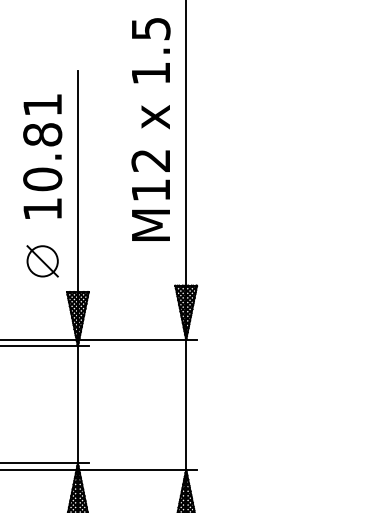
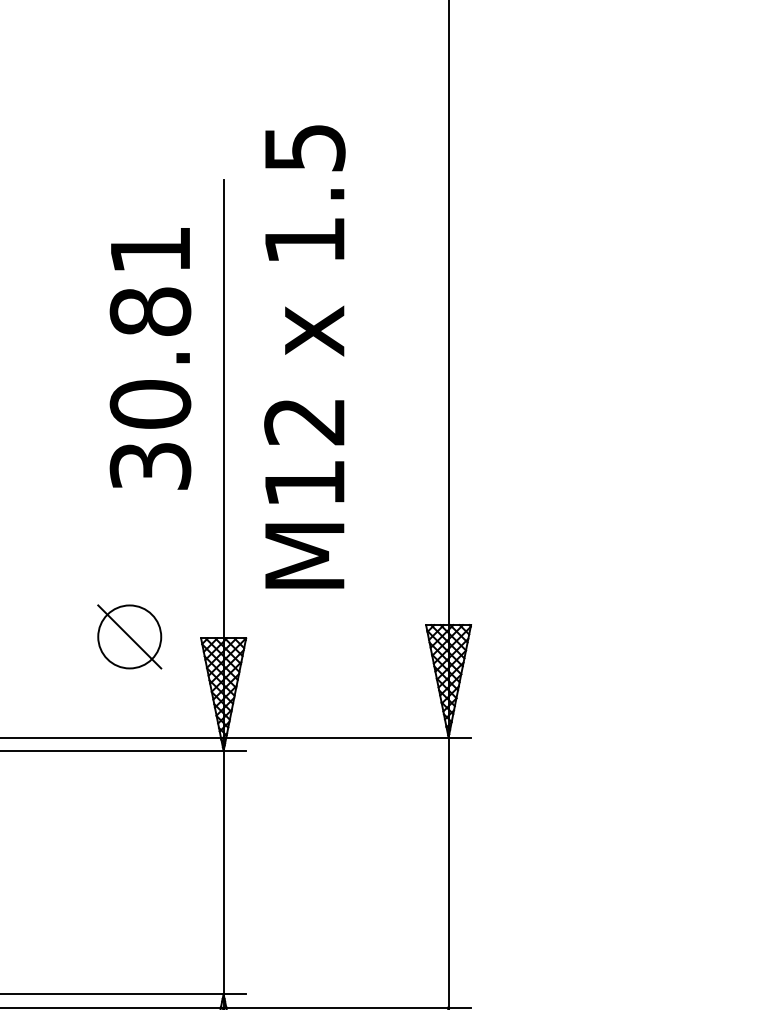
text: (150, 129) -> (303, 356), moved
text: (42, 209) -> (150, 466), 10.81 -> 30.81
part: (42, 261) -> (129, 637), moved

